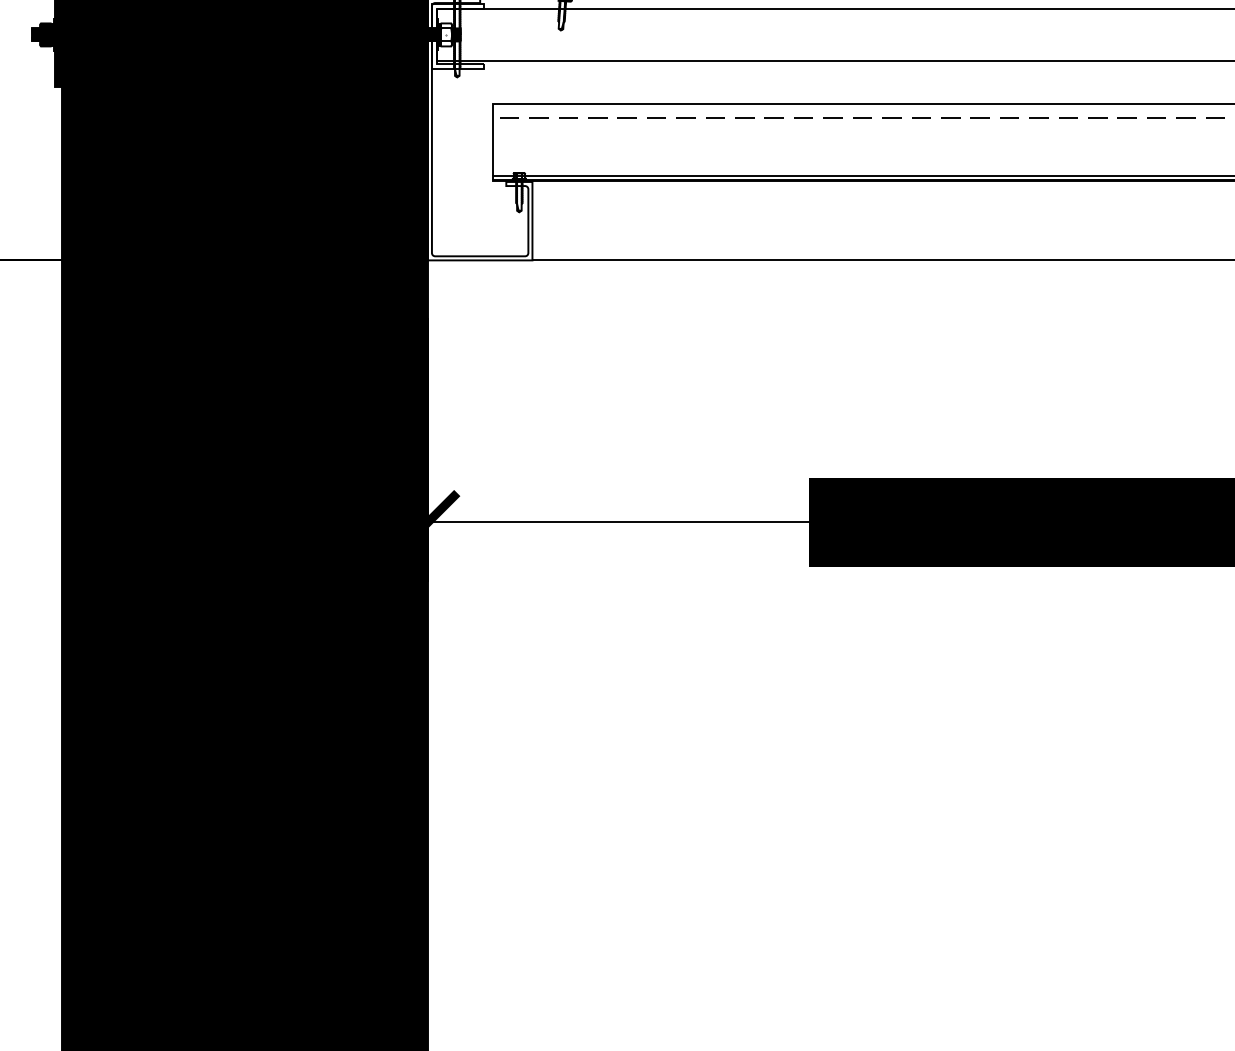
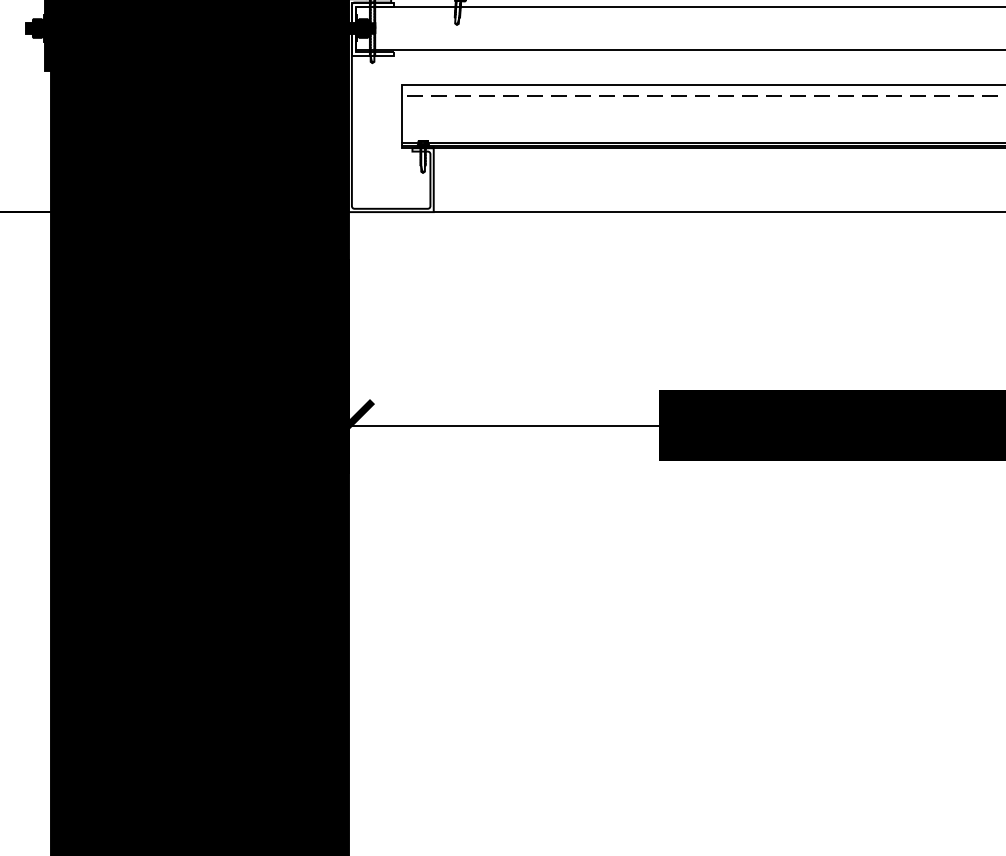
fill: (445, 34) -> (362, 28), added

